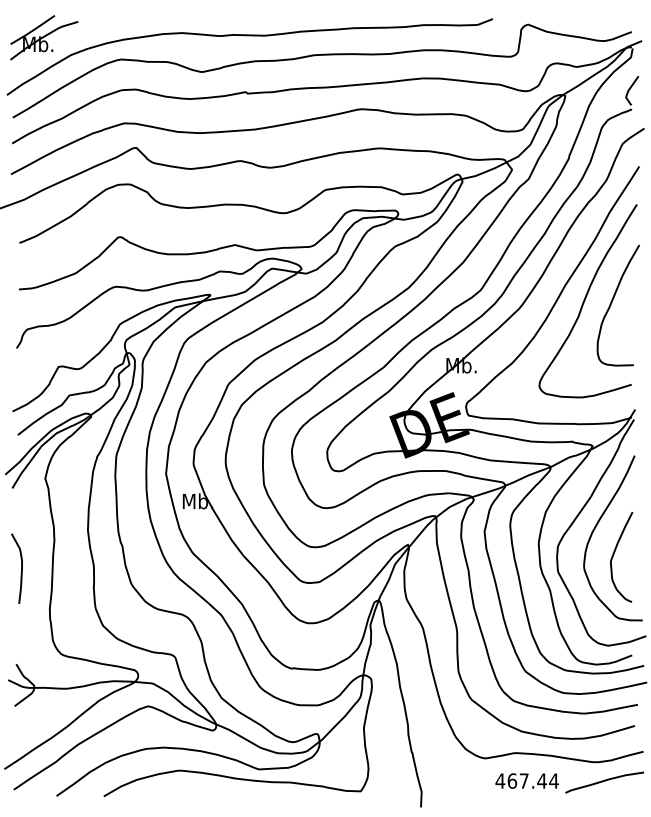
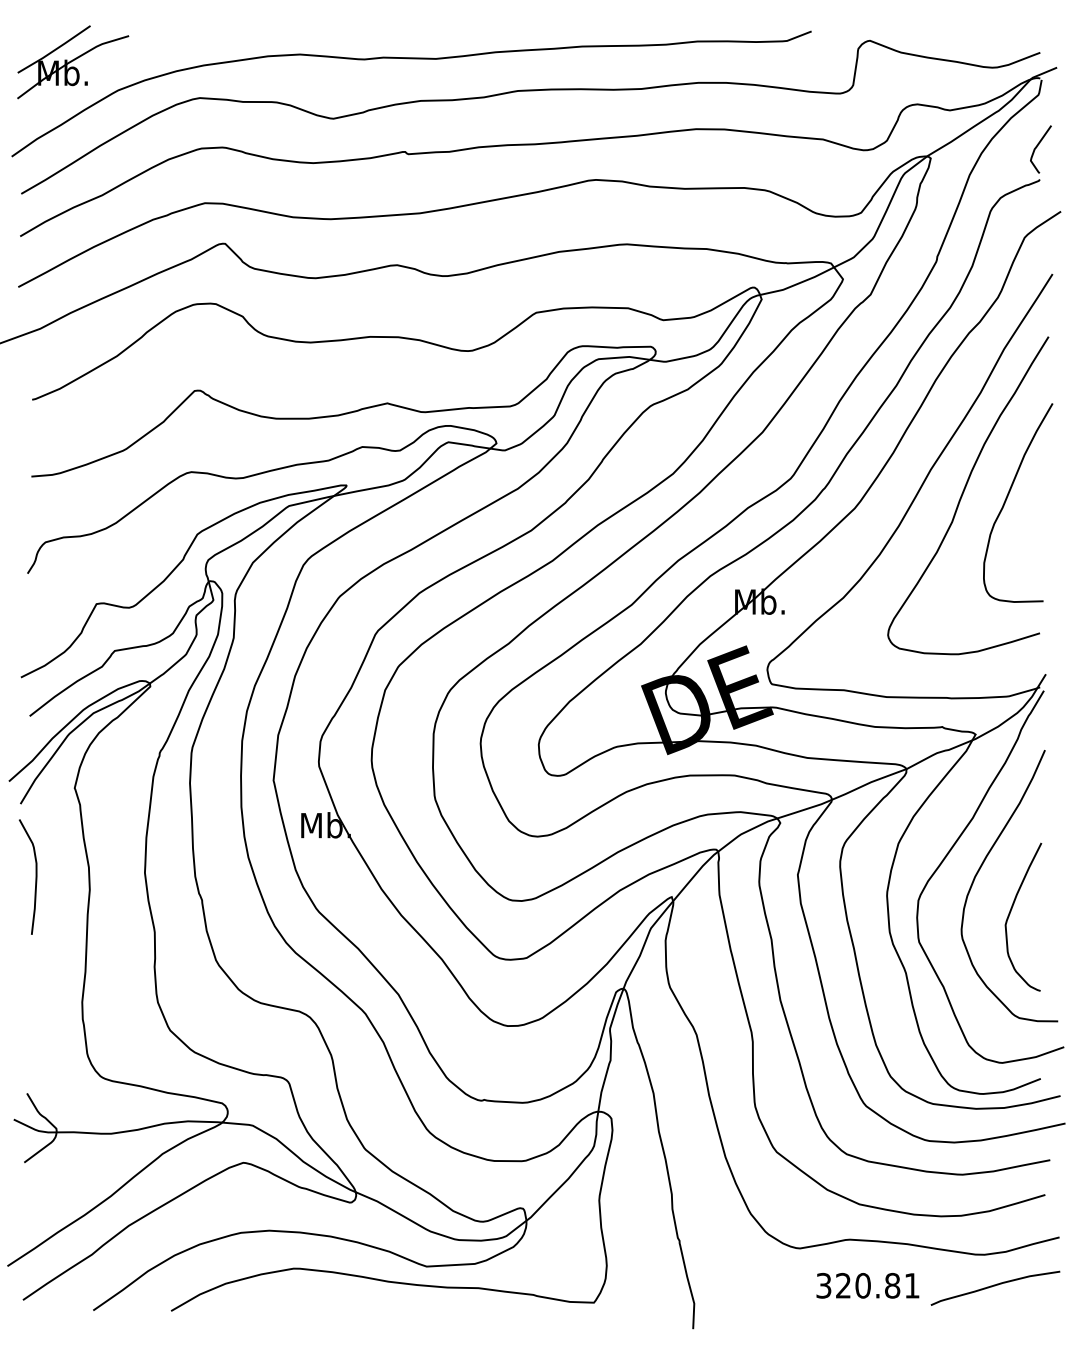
curve: (21, 568) -> (35, 876), moved
text: (526, 780) -> (866, 1284), 467.44 -> 320.81

